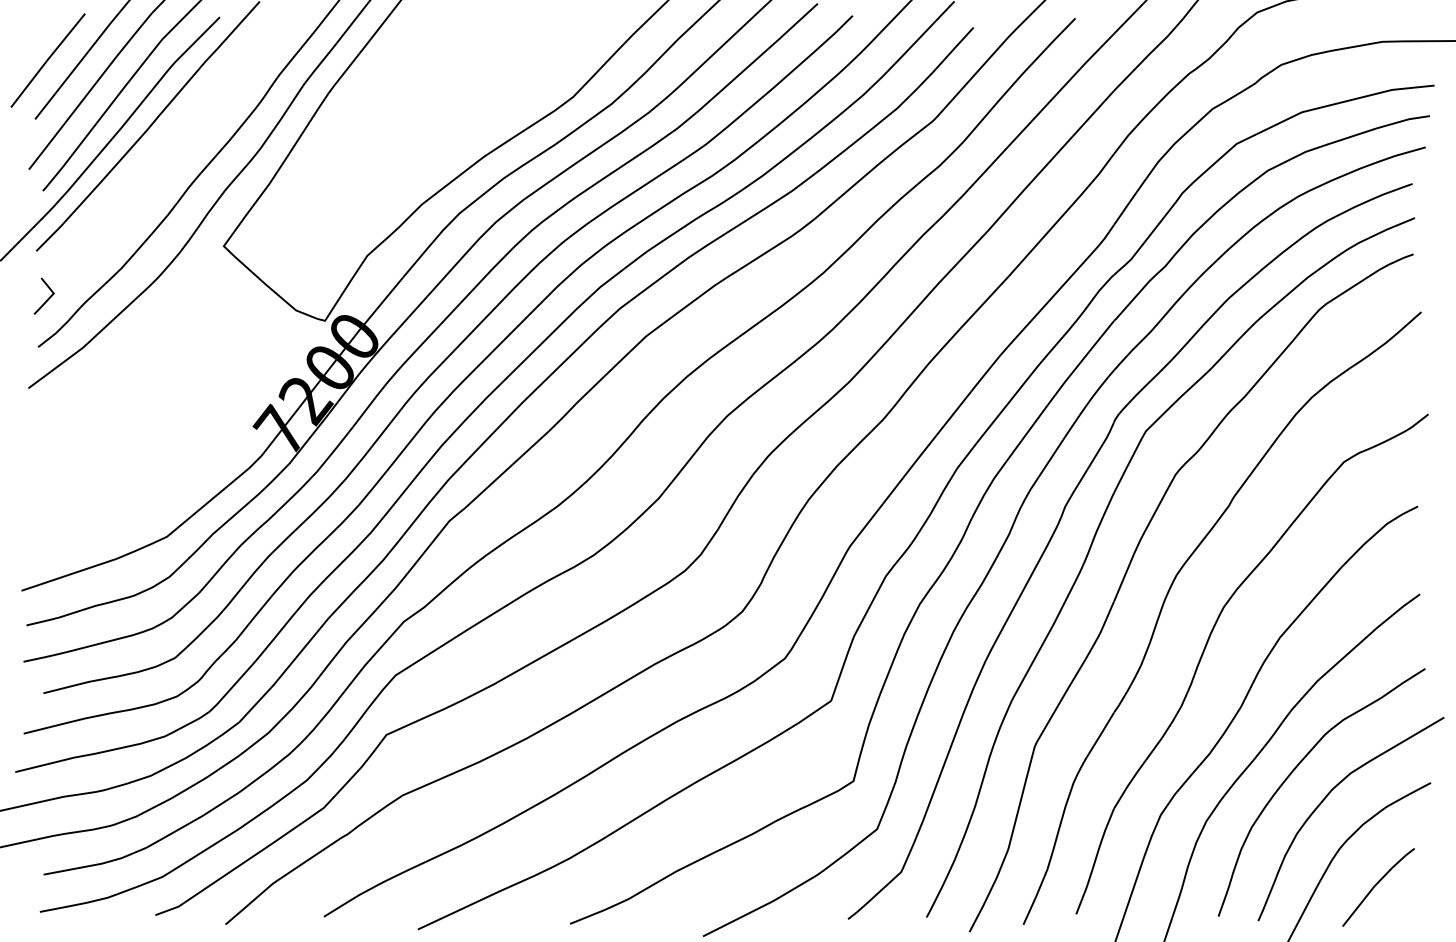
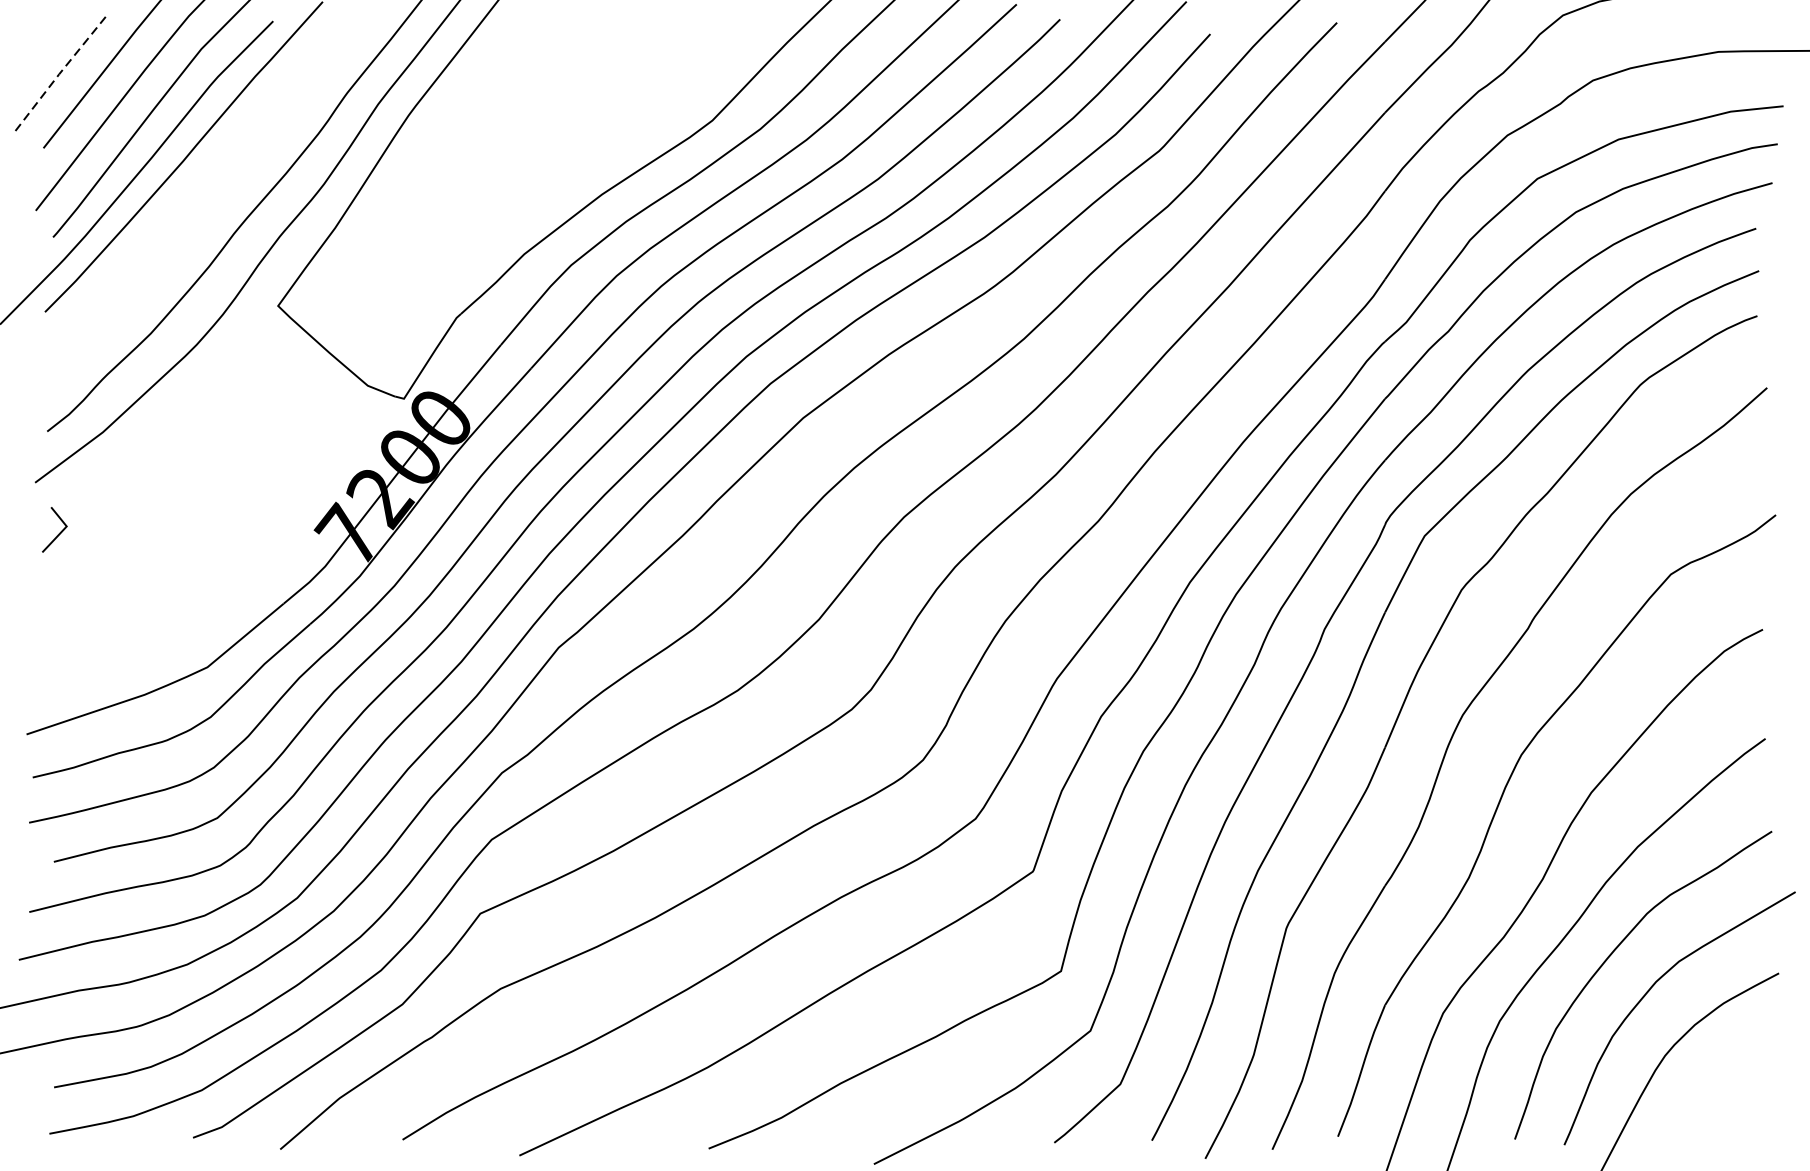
line: (47, 59) -> (58, 73), solid -> dashed
curve: (47, 298) -> (58, 532), moved
line: (1376, 885) -> (1711, 1100), removed

